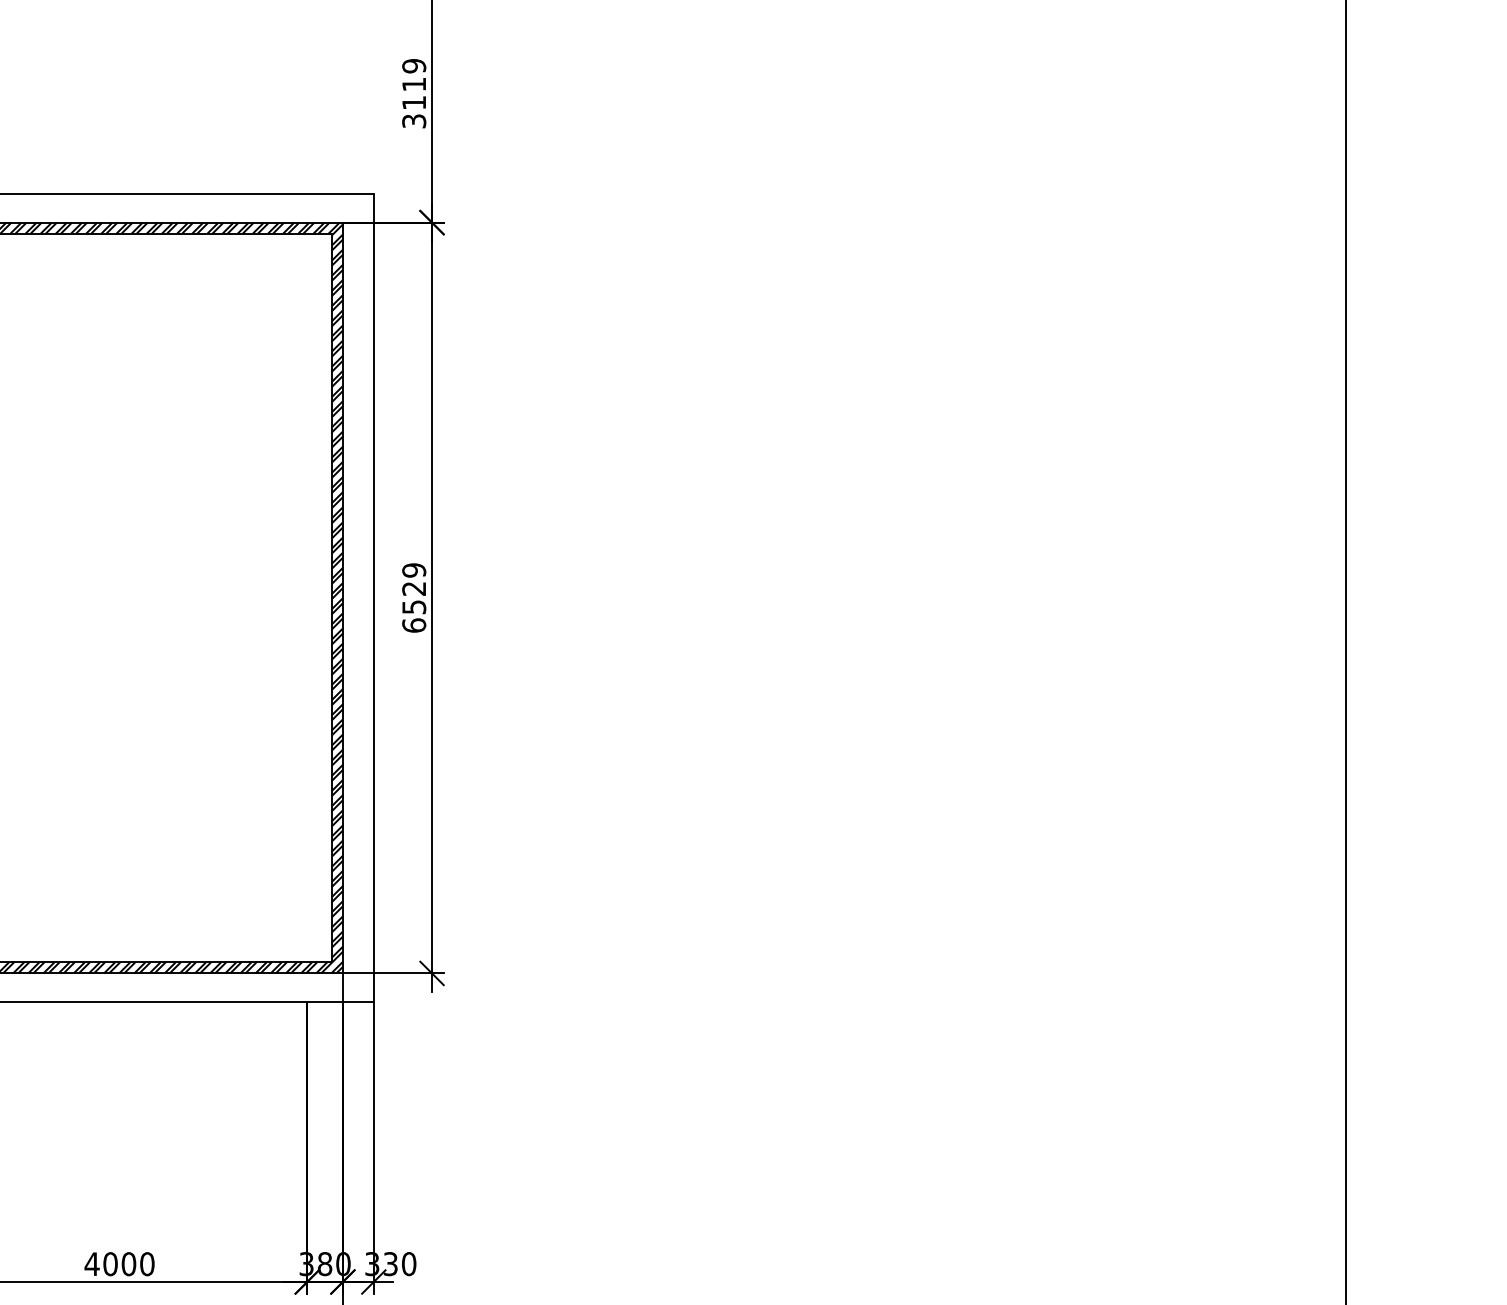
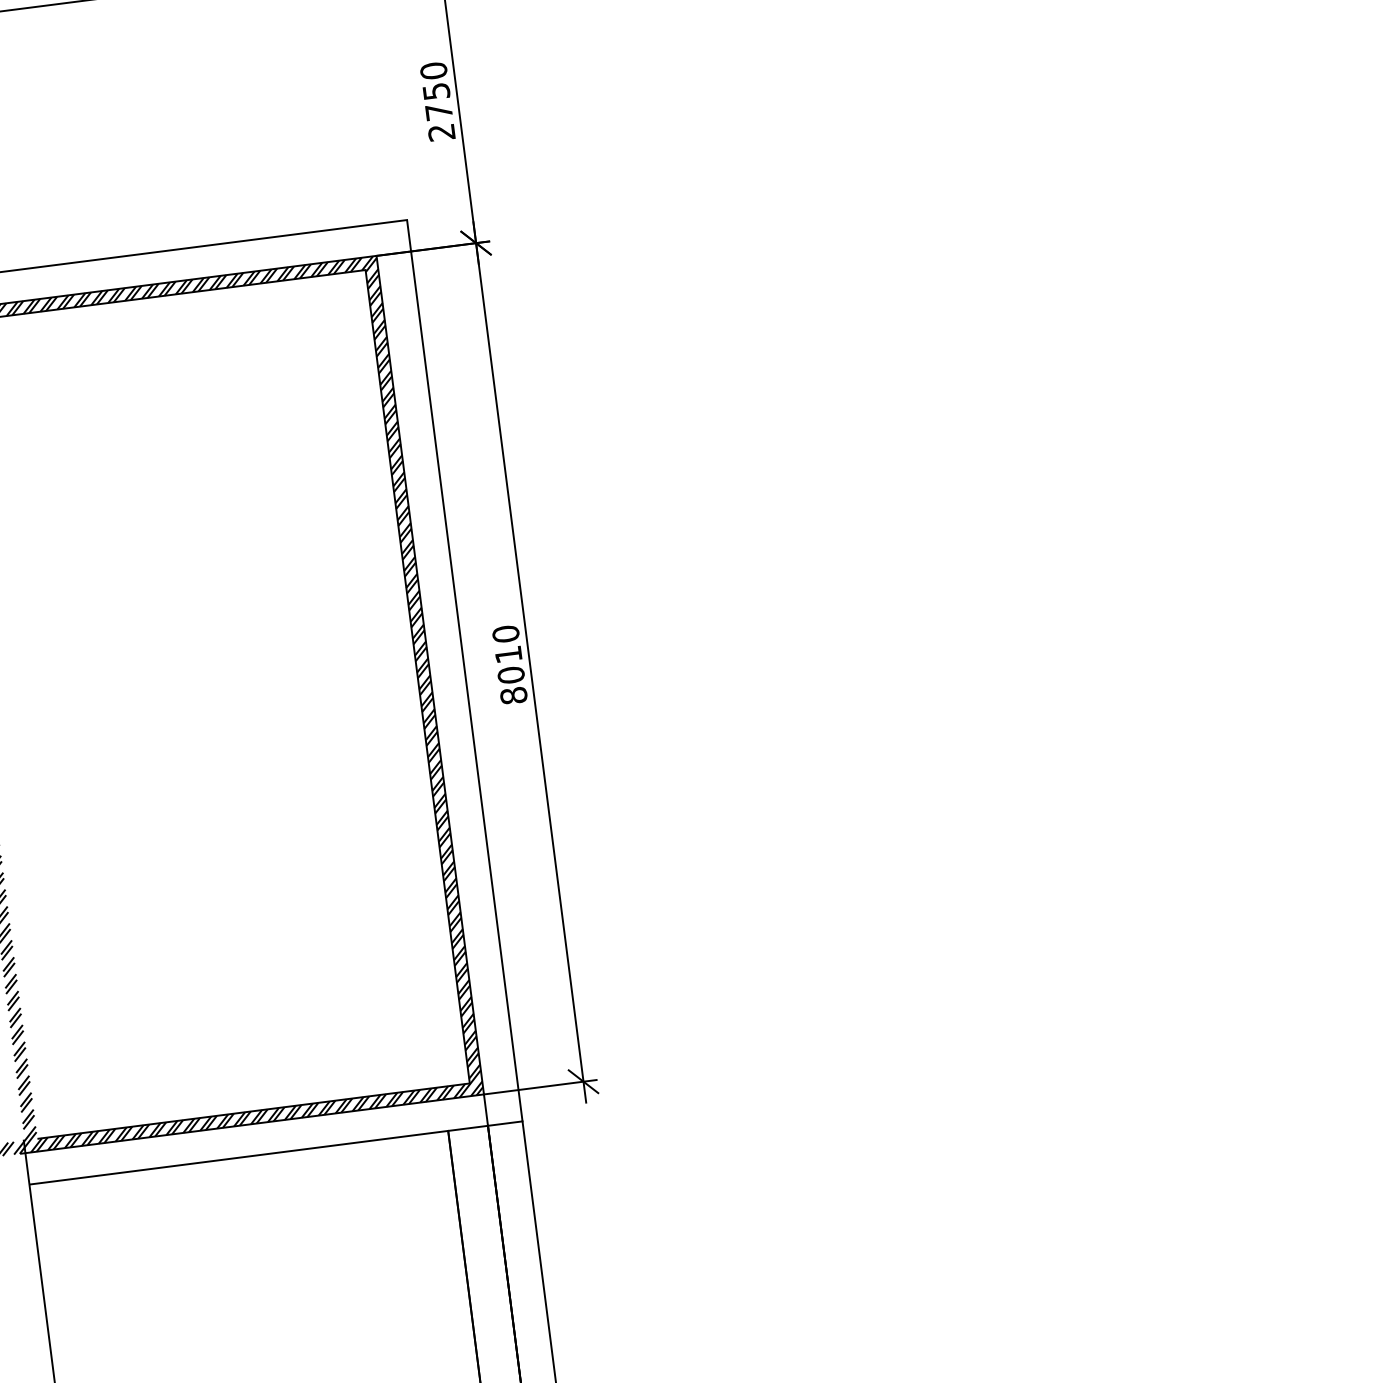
text: (414, 93) -> (438, 101), 3119 -> 2750
text: (414, 597) -> (510, 664), 6529 -> 8010

